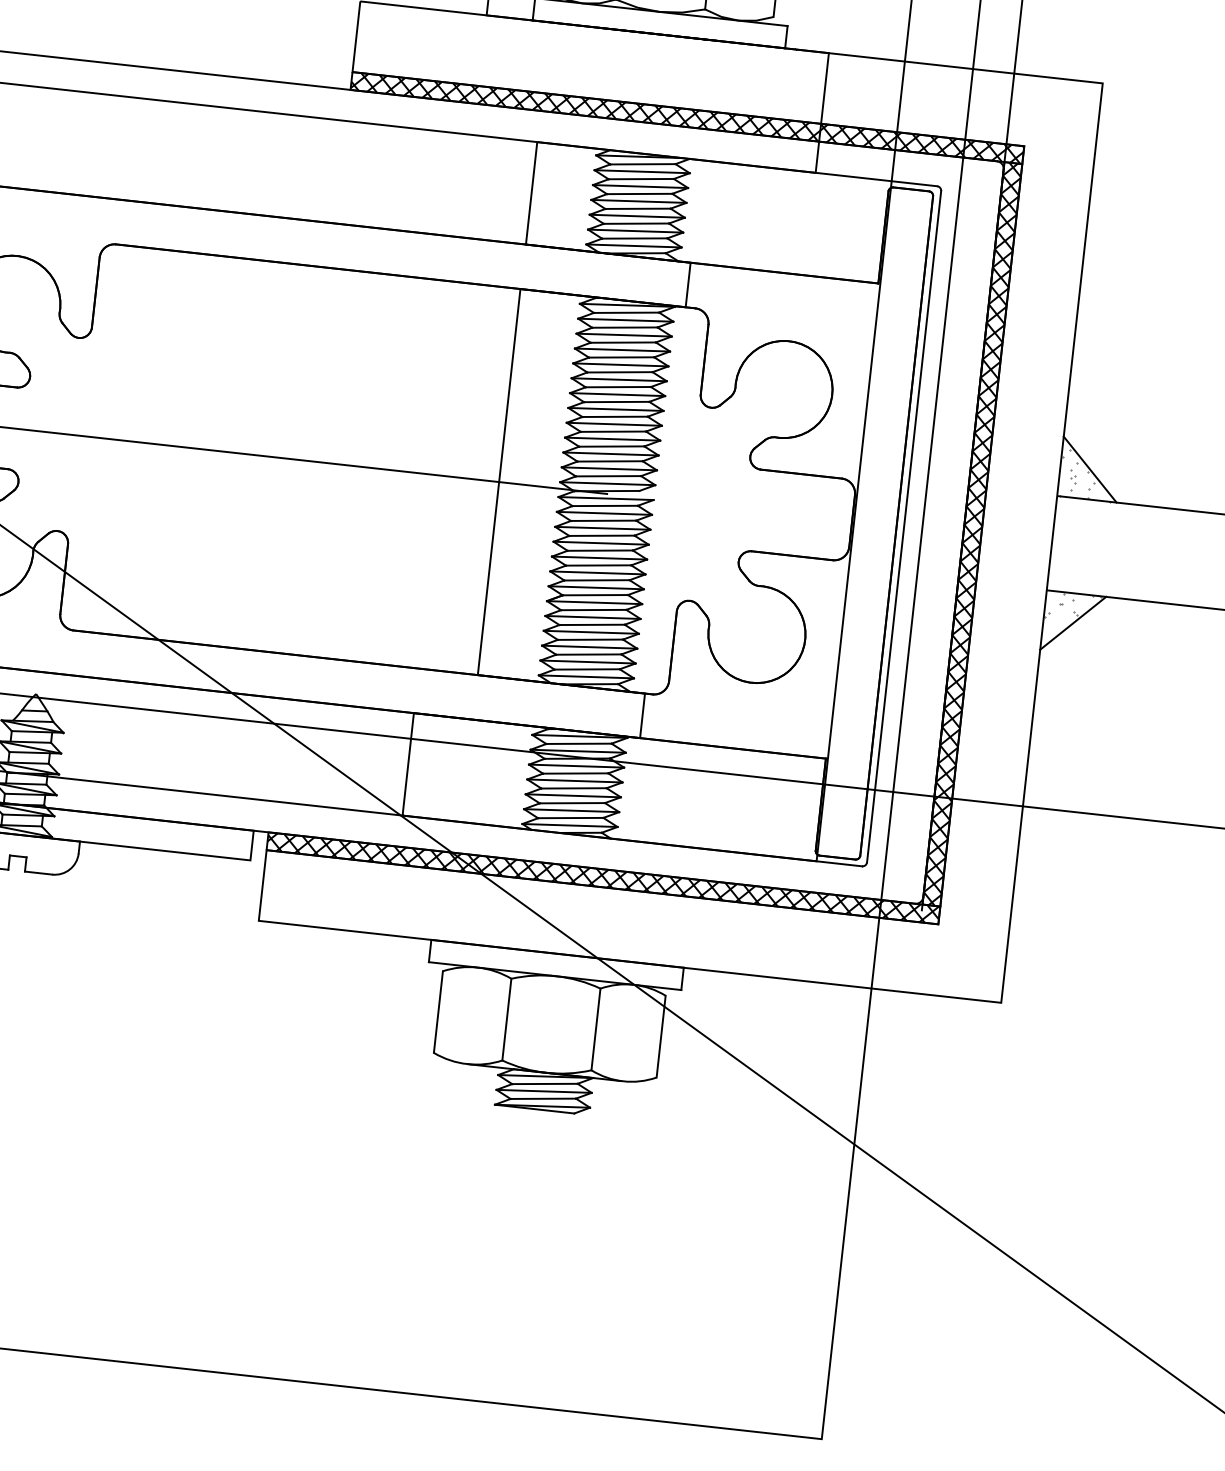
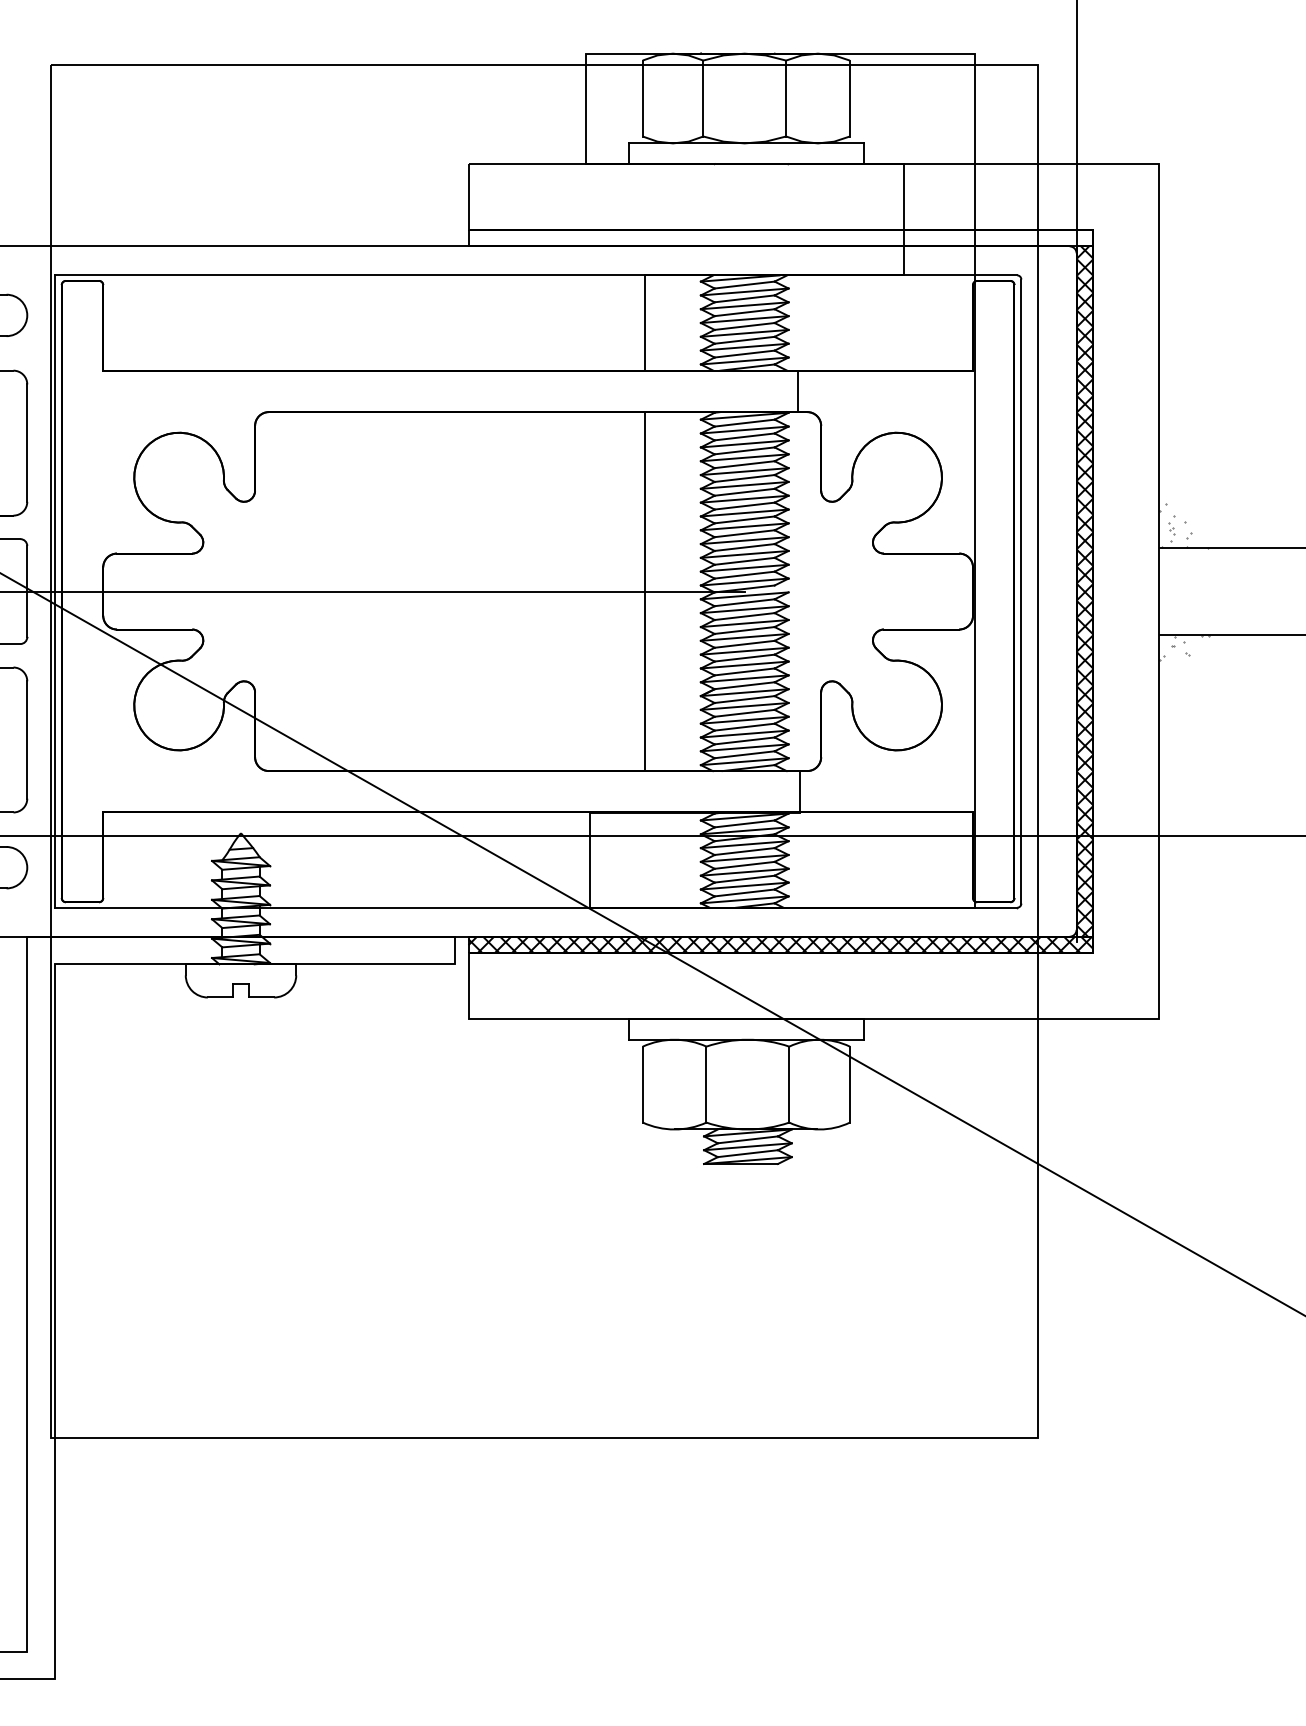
hatch: (687, 117) -> (780, 237), removed
line: (1090, 468) -> (1186, 519), removed
line: (1073, 622) -> (1186, 662), removed

